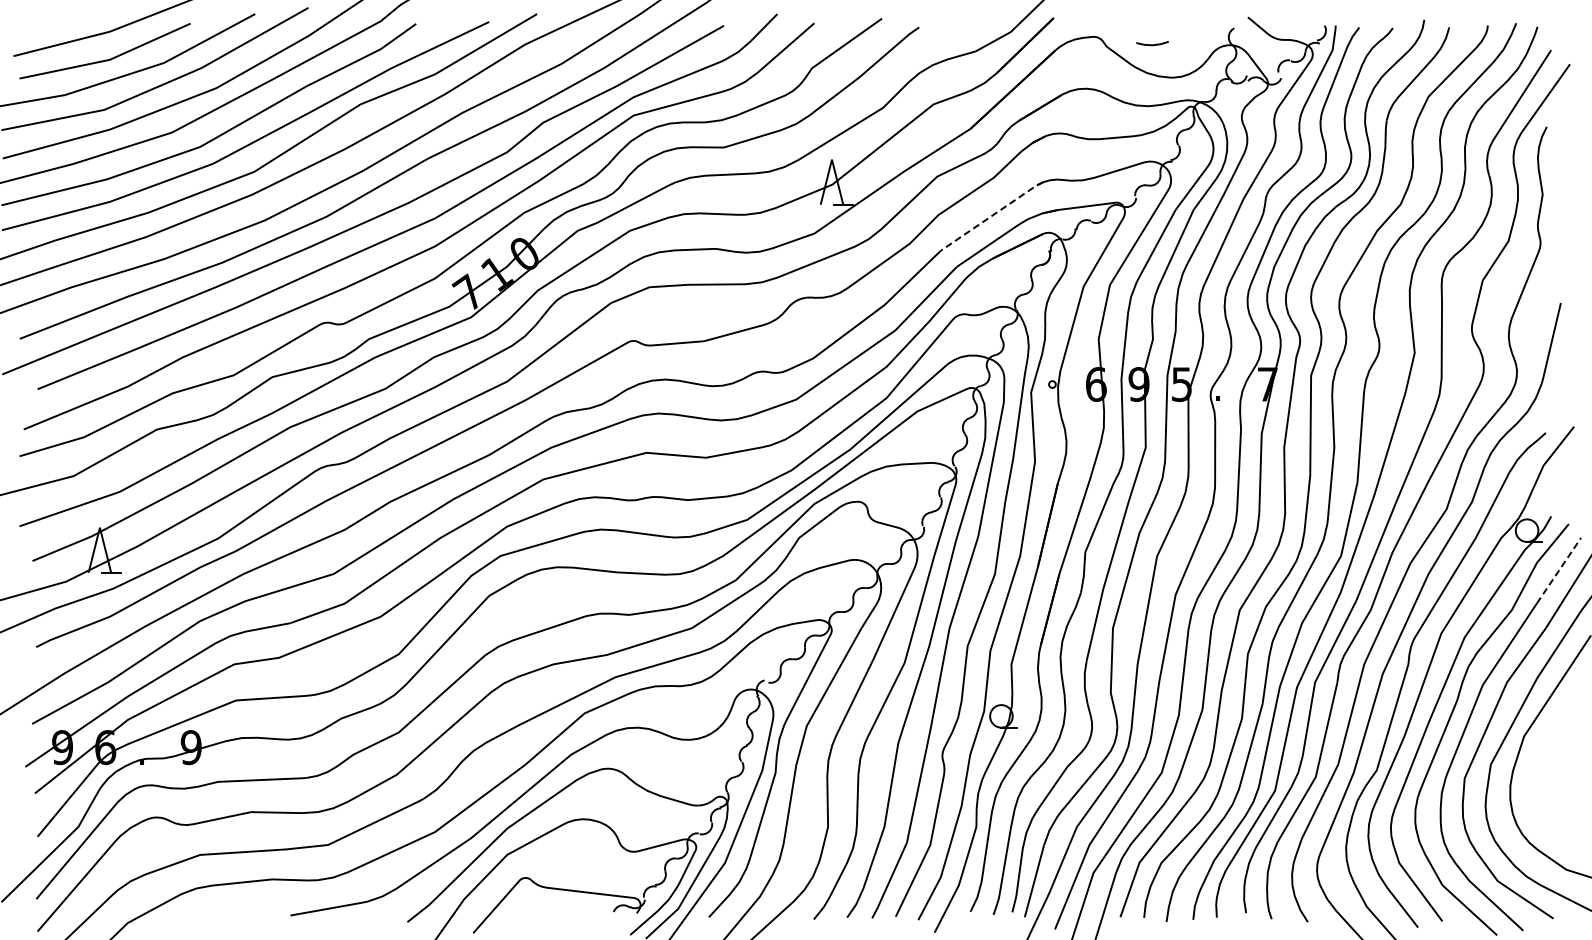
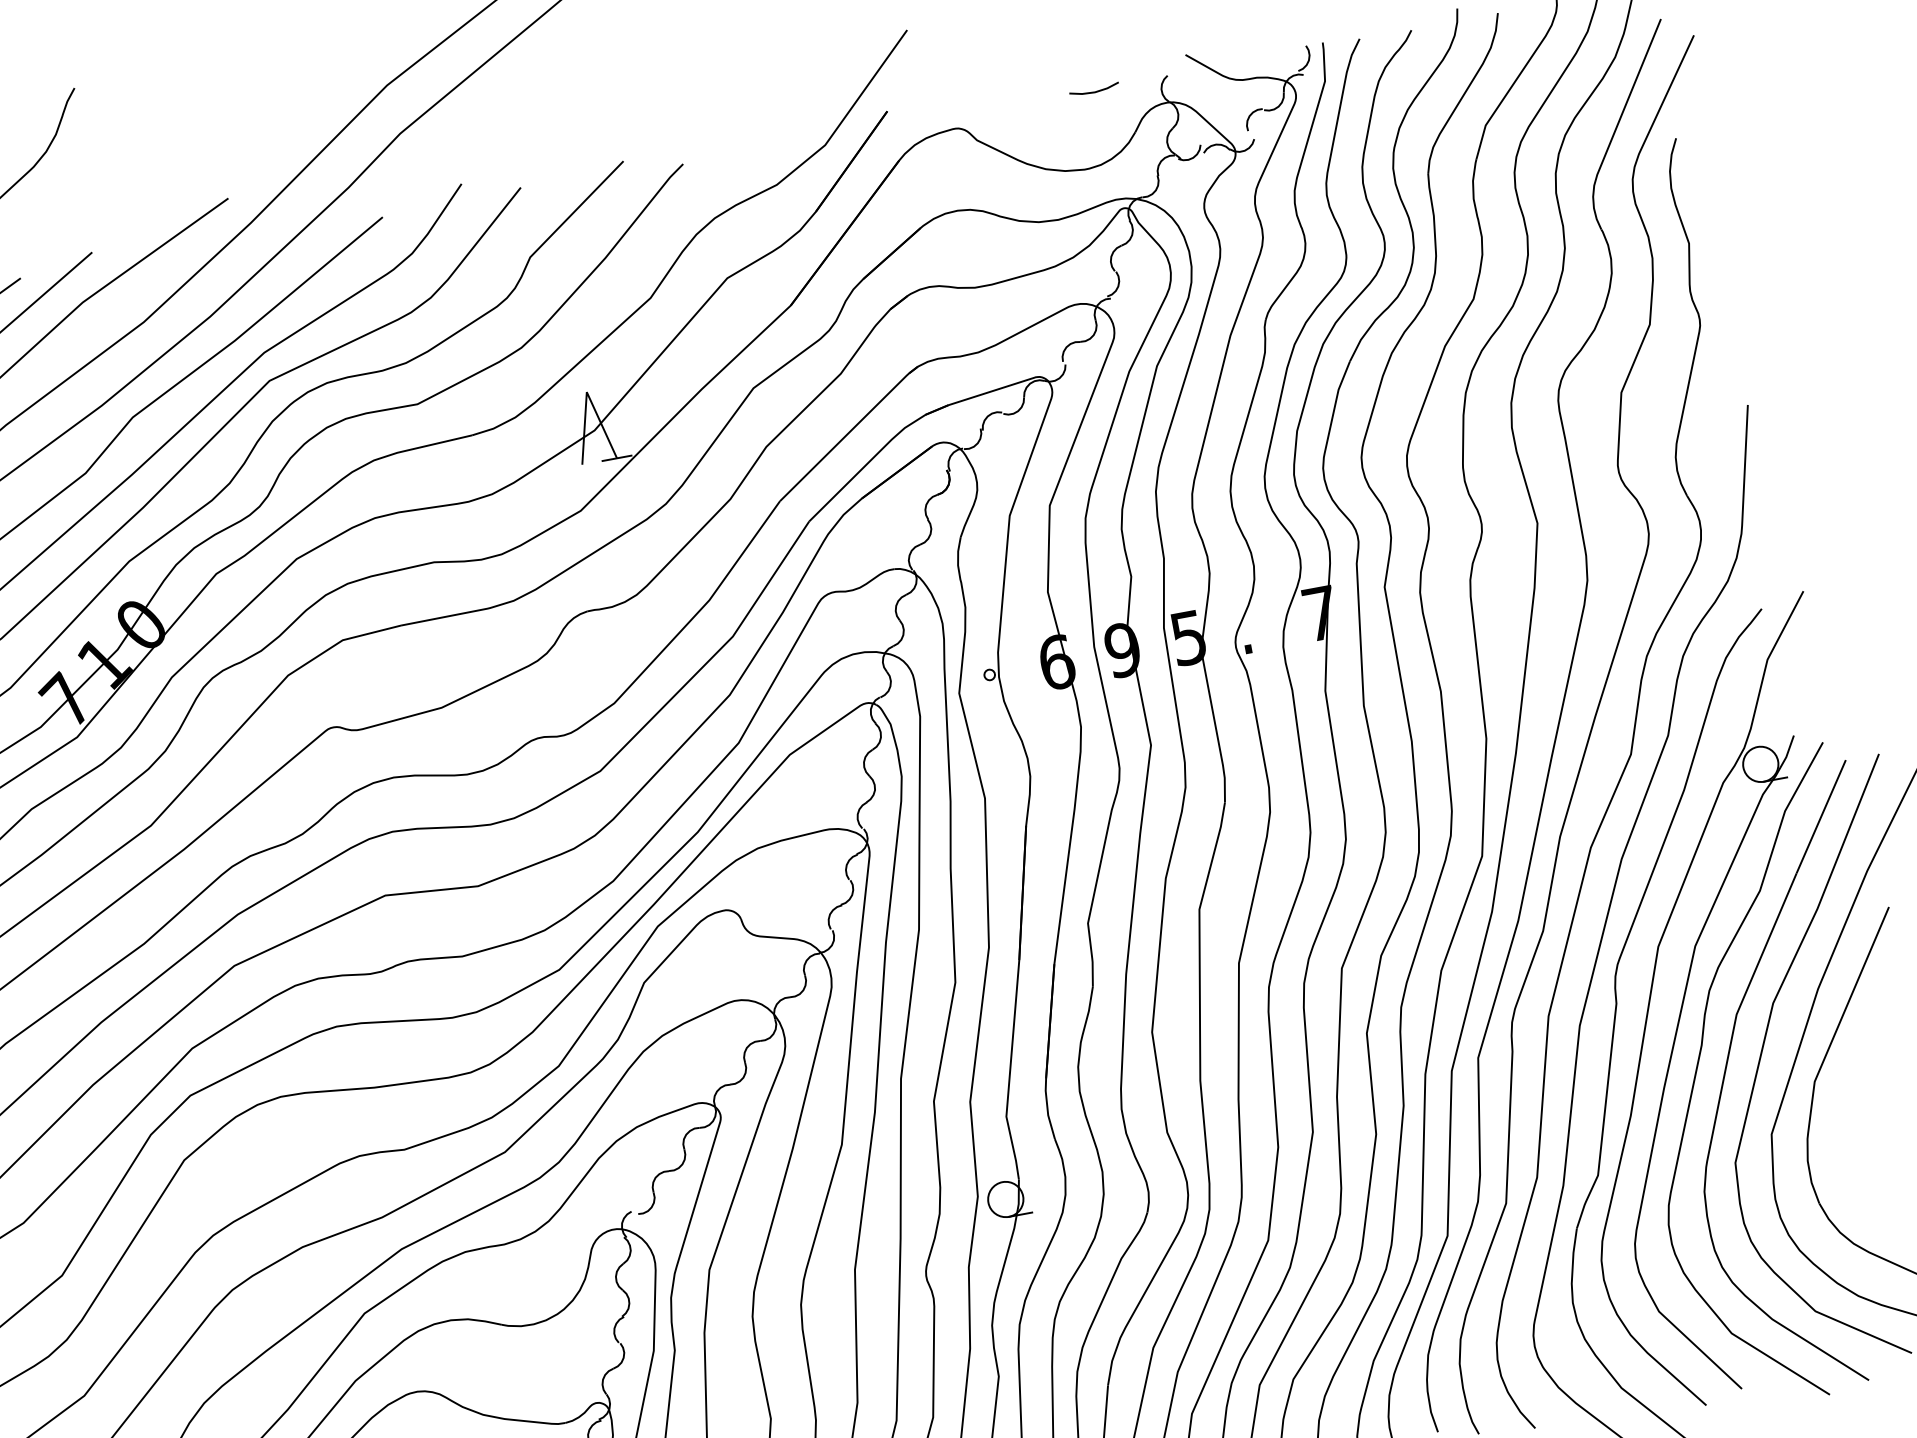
line: (1152, 44) -> (1094, 91), moved
line: (992, 215) -> (849, 432), dashed -> solid
line: (1559, 570) -> (1821, 816), dashed -> solid

